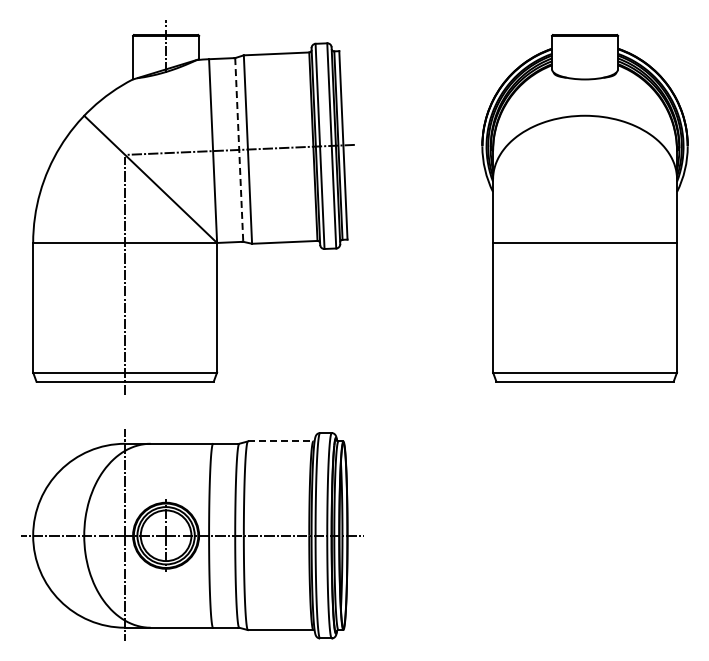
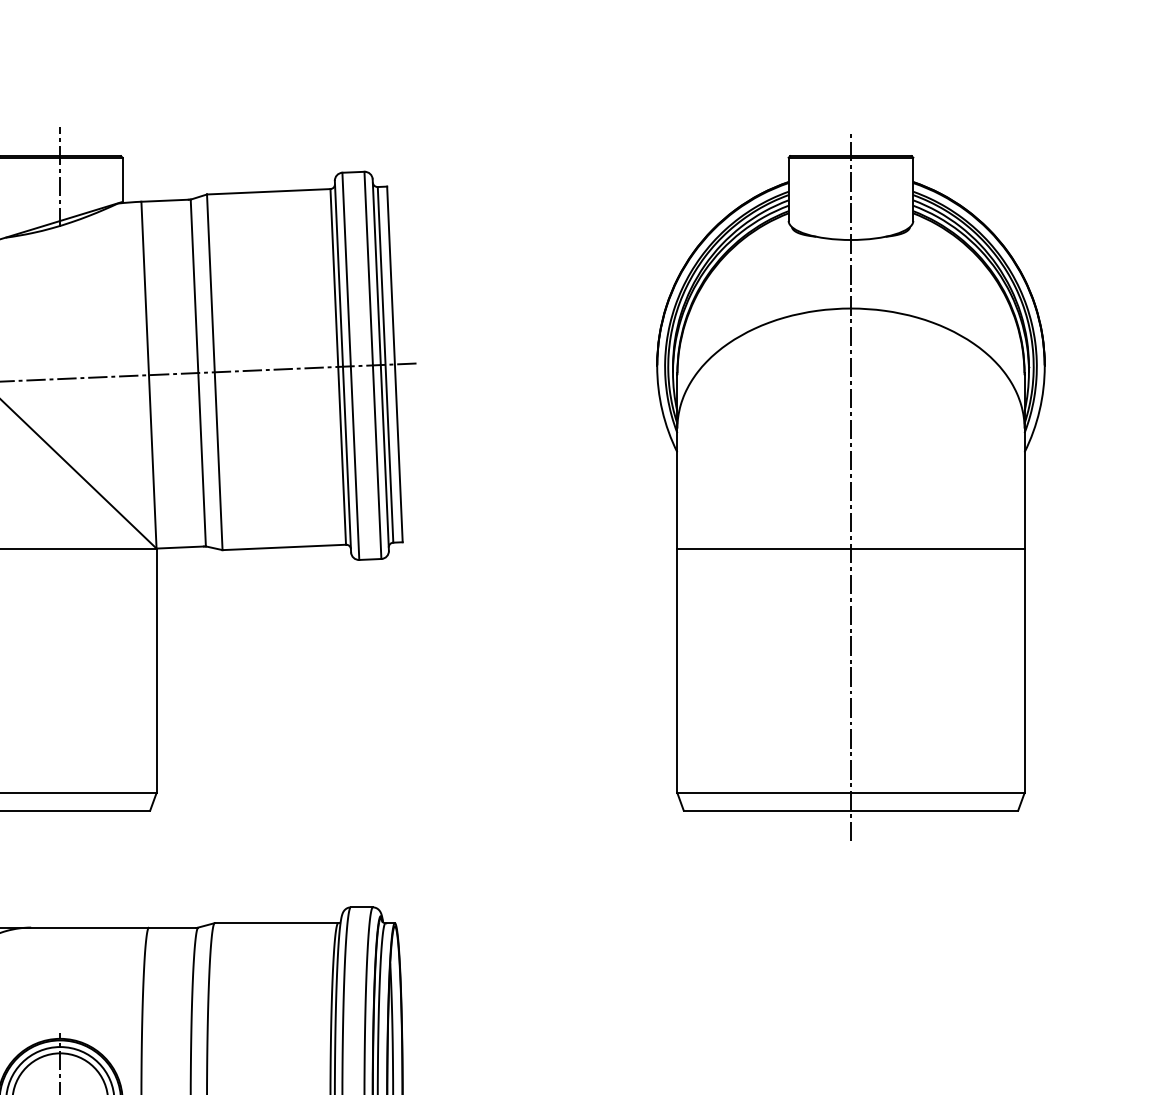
line: (239, 149) -> (198, 372), dashed -> solid
line: (585, 210) -> (851, 487), added
line: (280, 441) -> (276, 923), dashed -> solid

